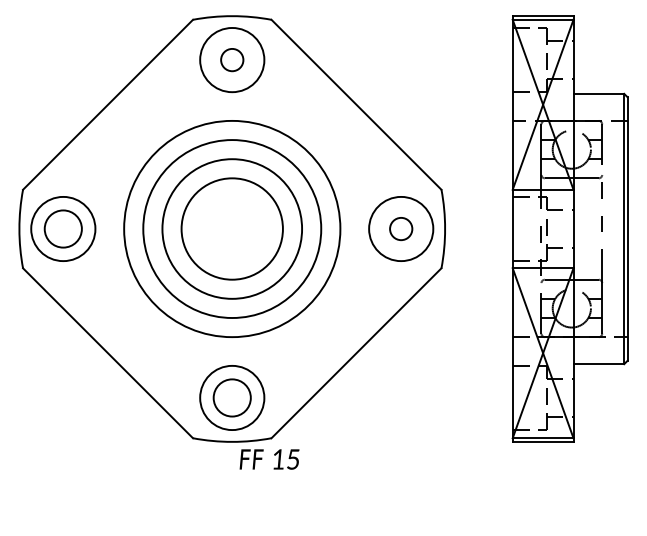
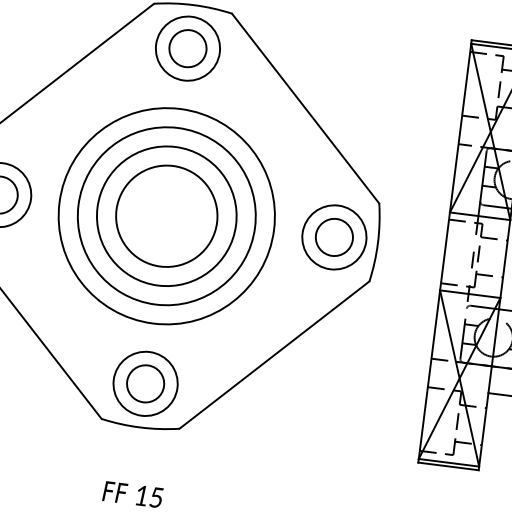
circle: (231, 59) -> (187, 47), size x1.67
circle: (400, 228) -> (333, 236), size x1.67
text: (269, 459) -> (132, 494), moved

